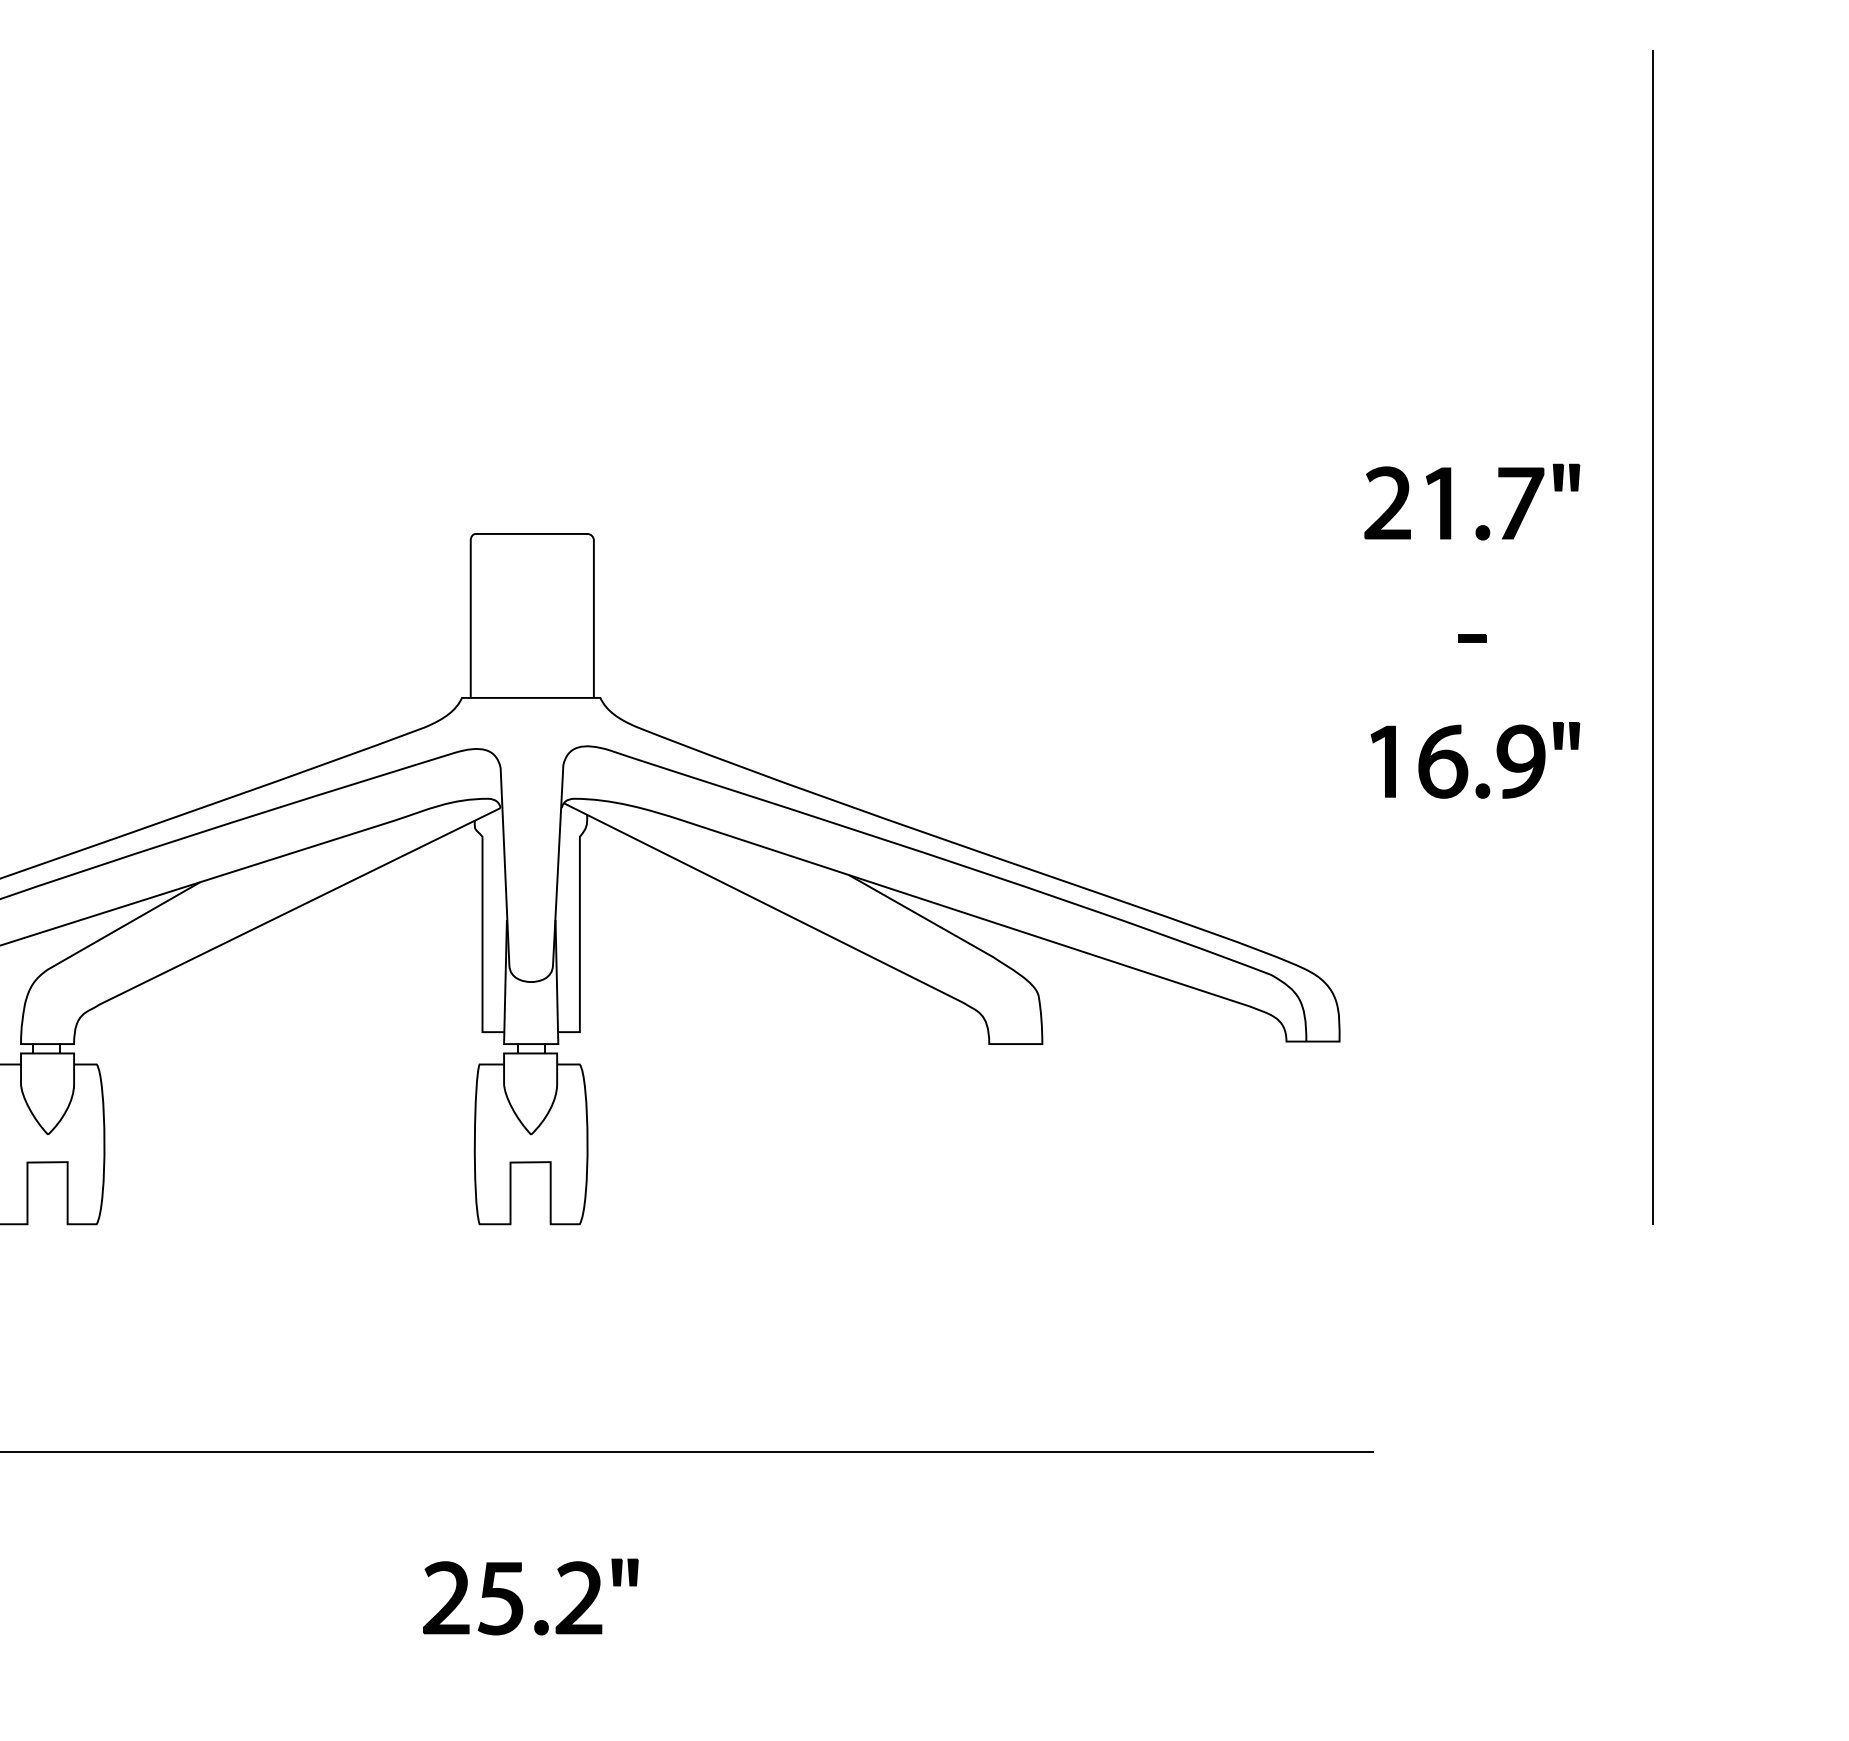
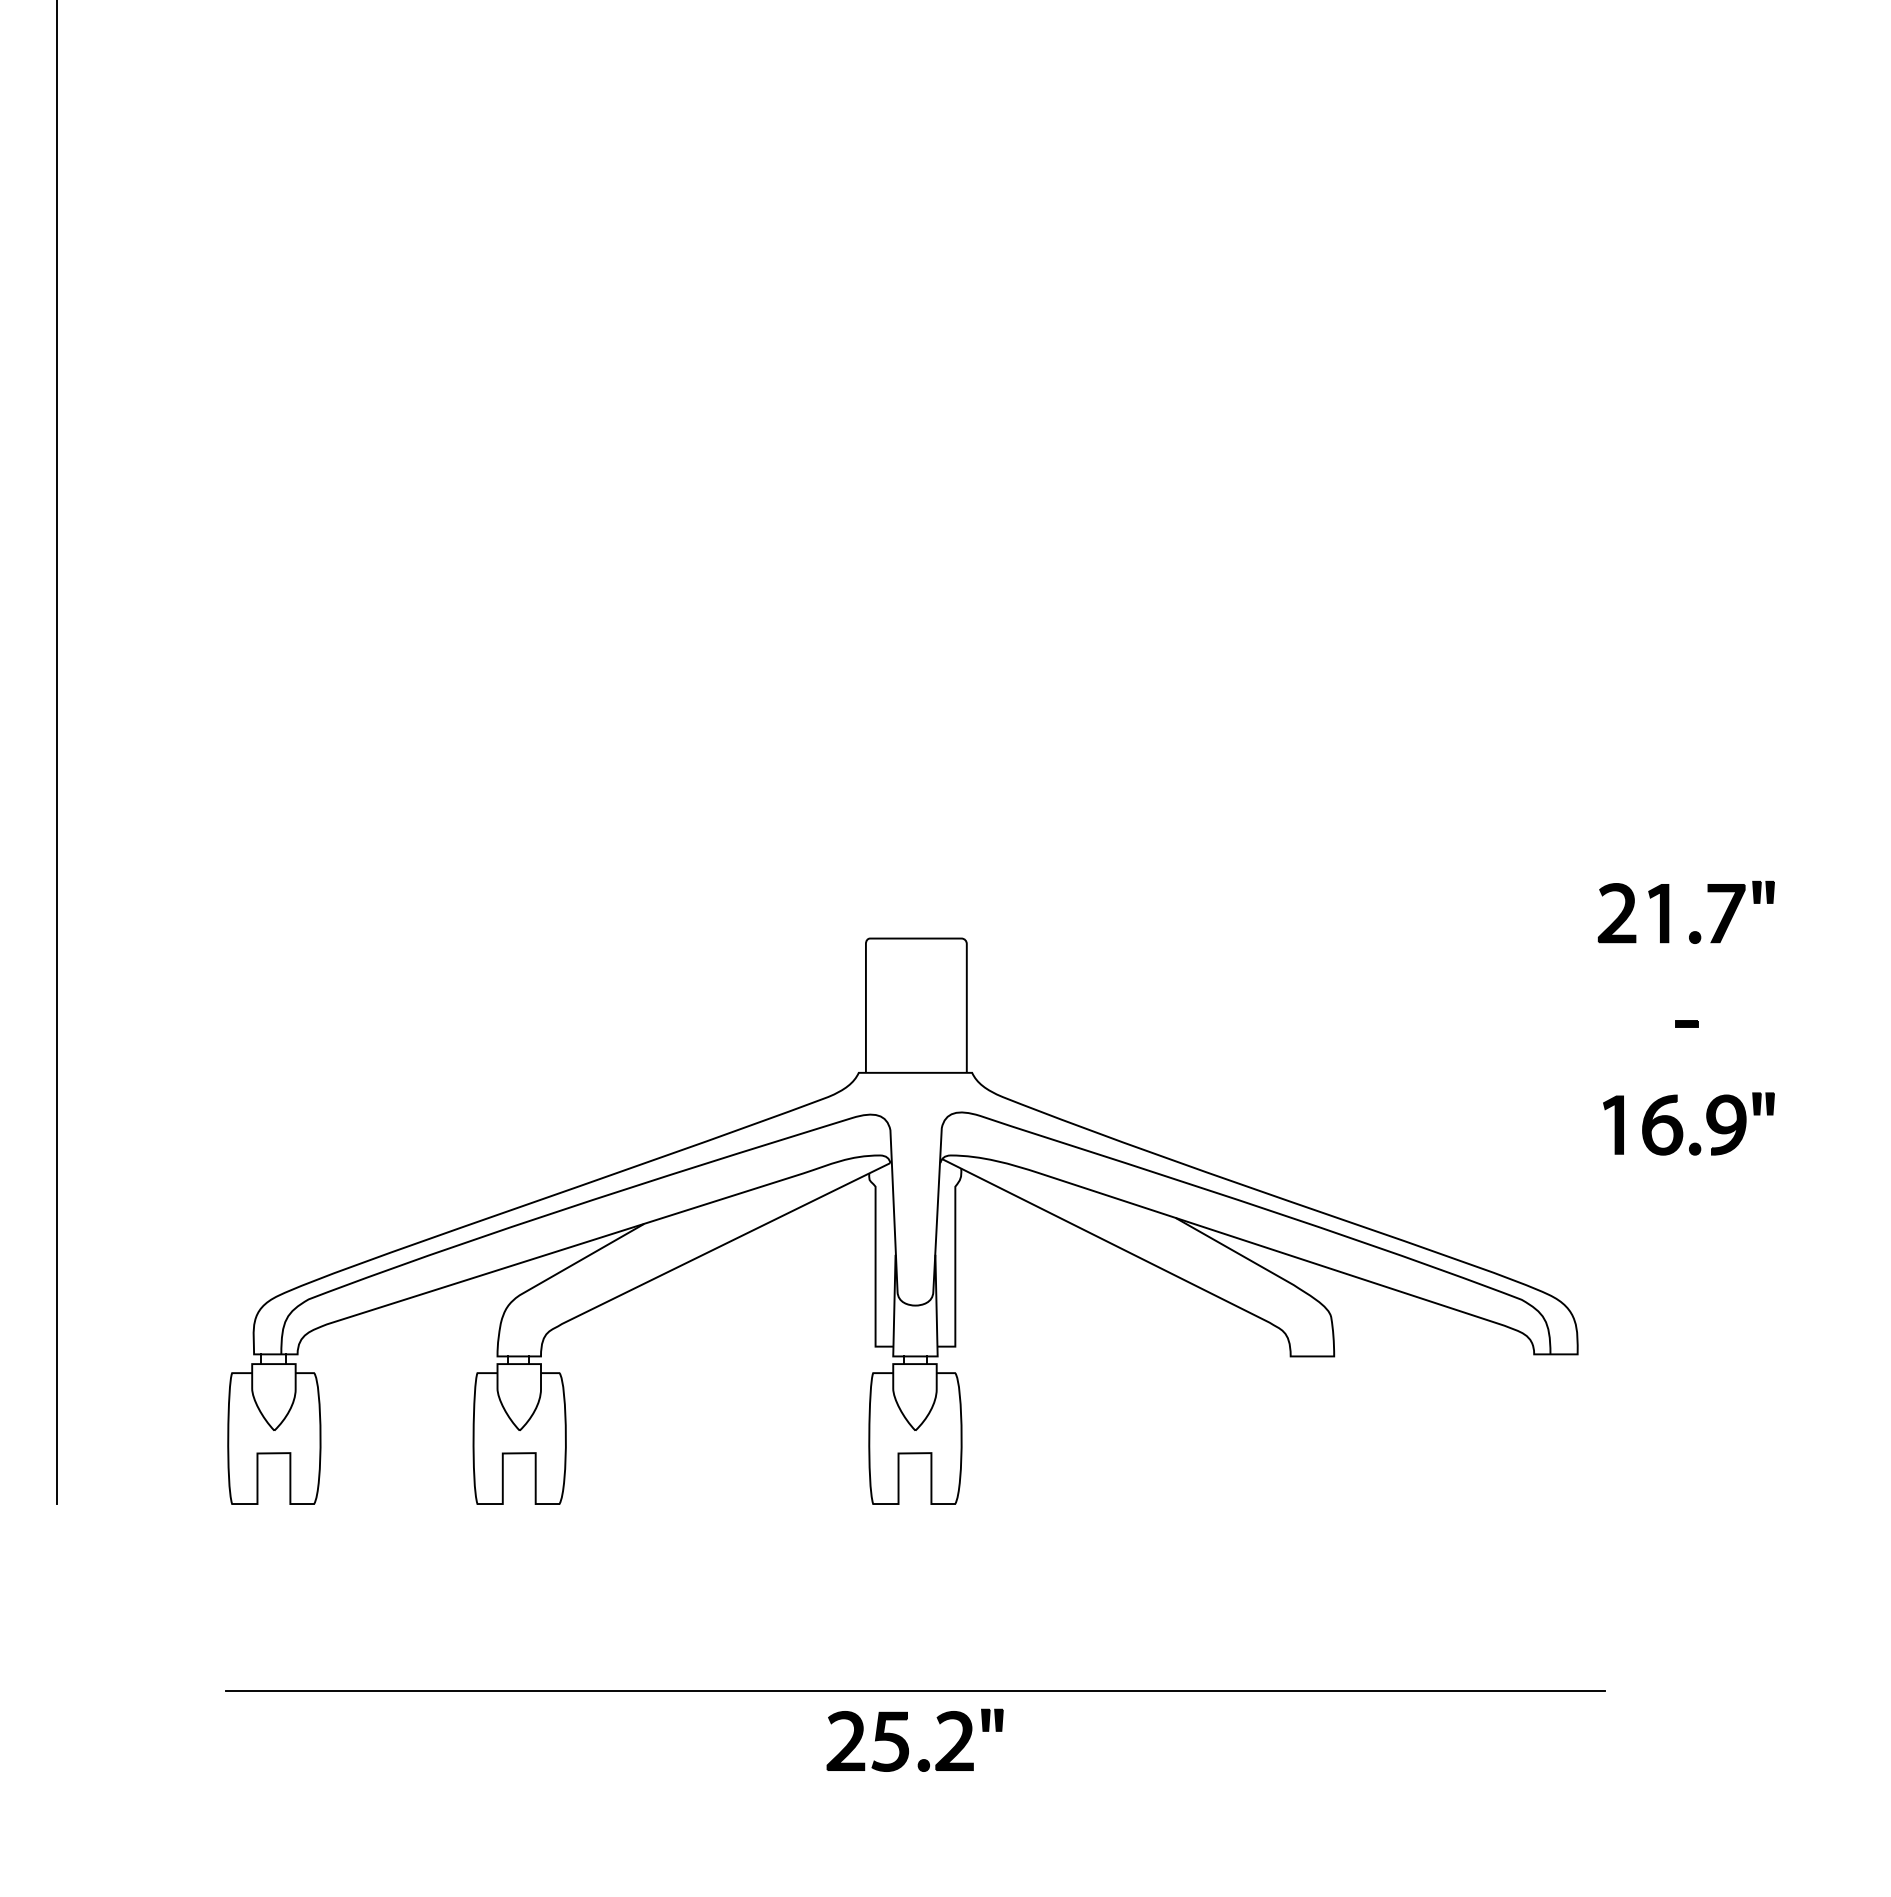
line: (1653, 637) -> (1834, 1023), removed
part: (521, 1600) -> (907, 1743), moved

